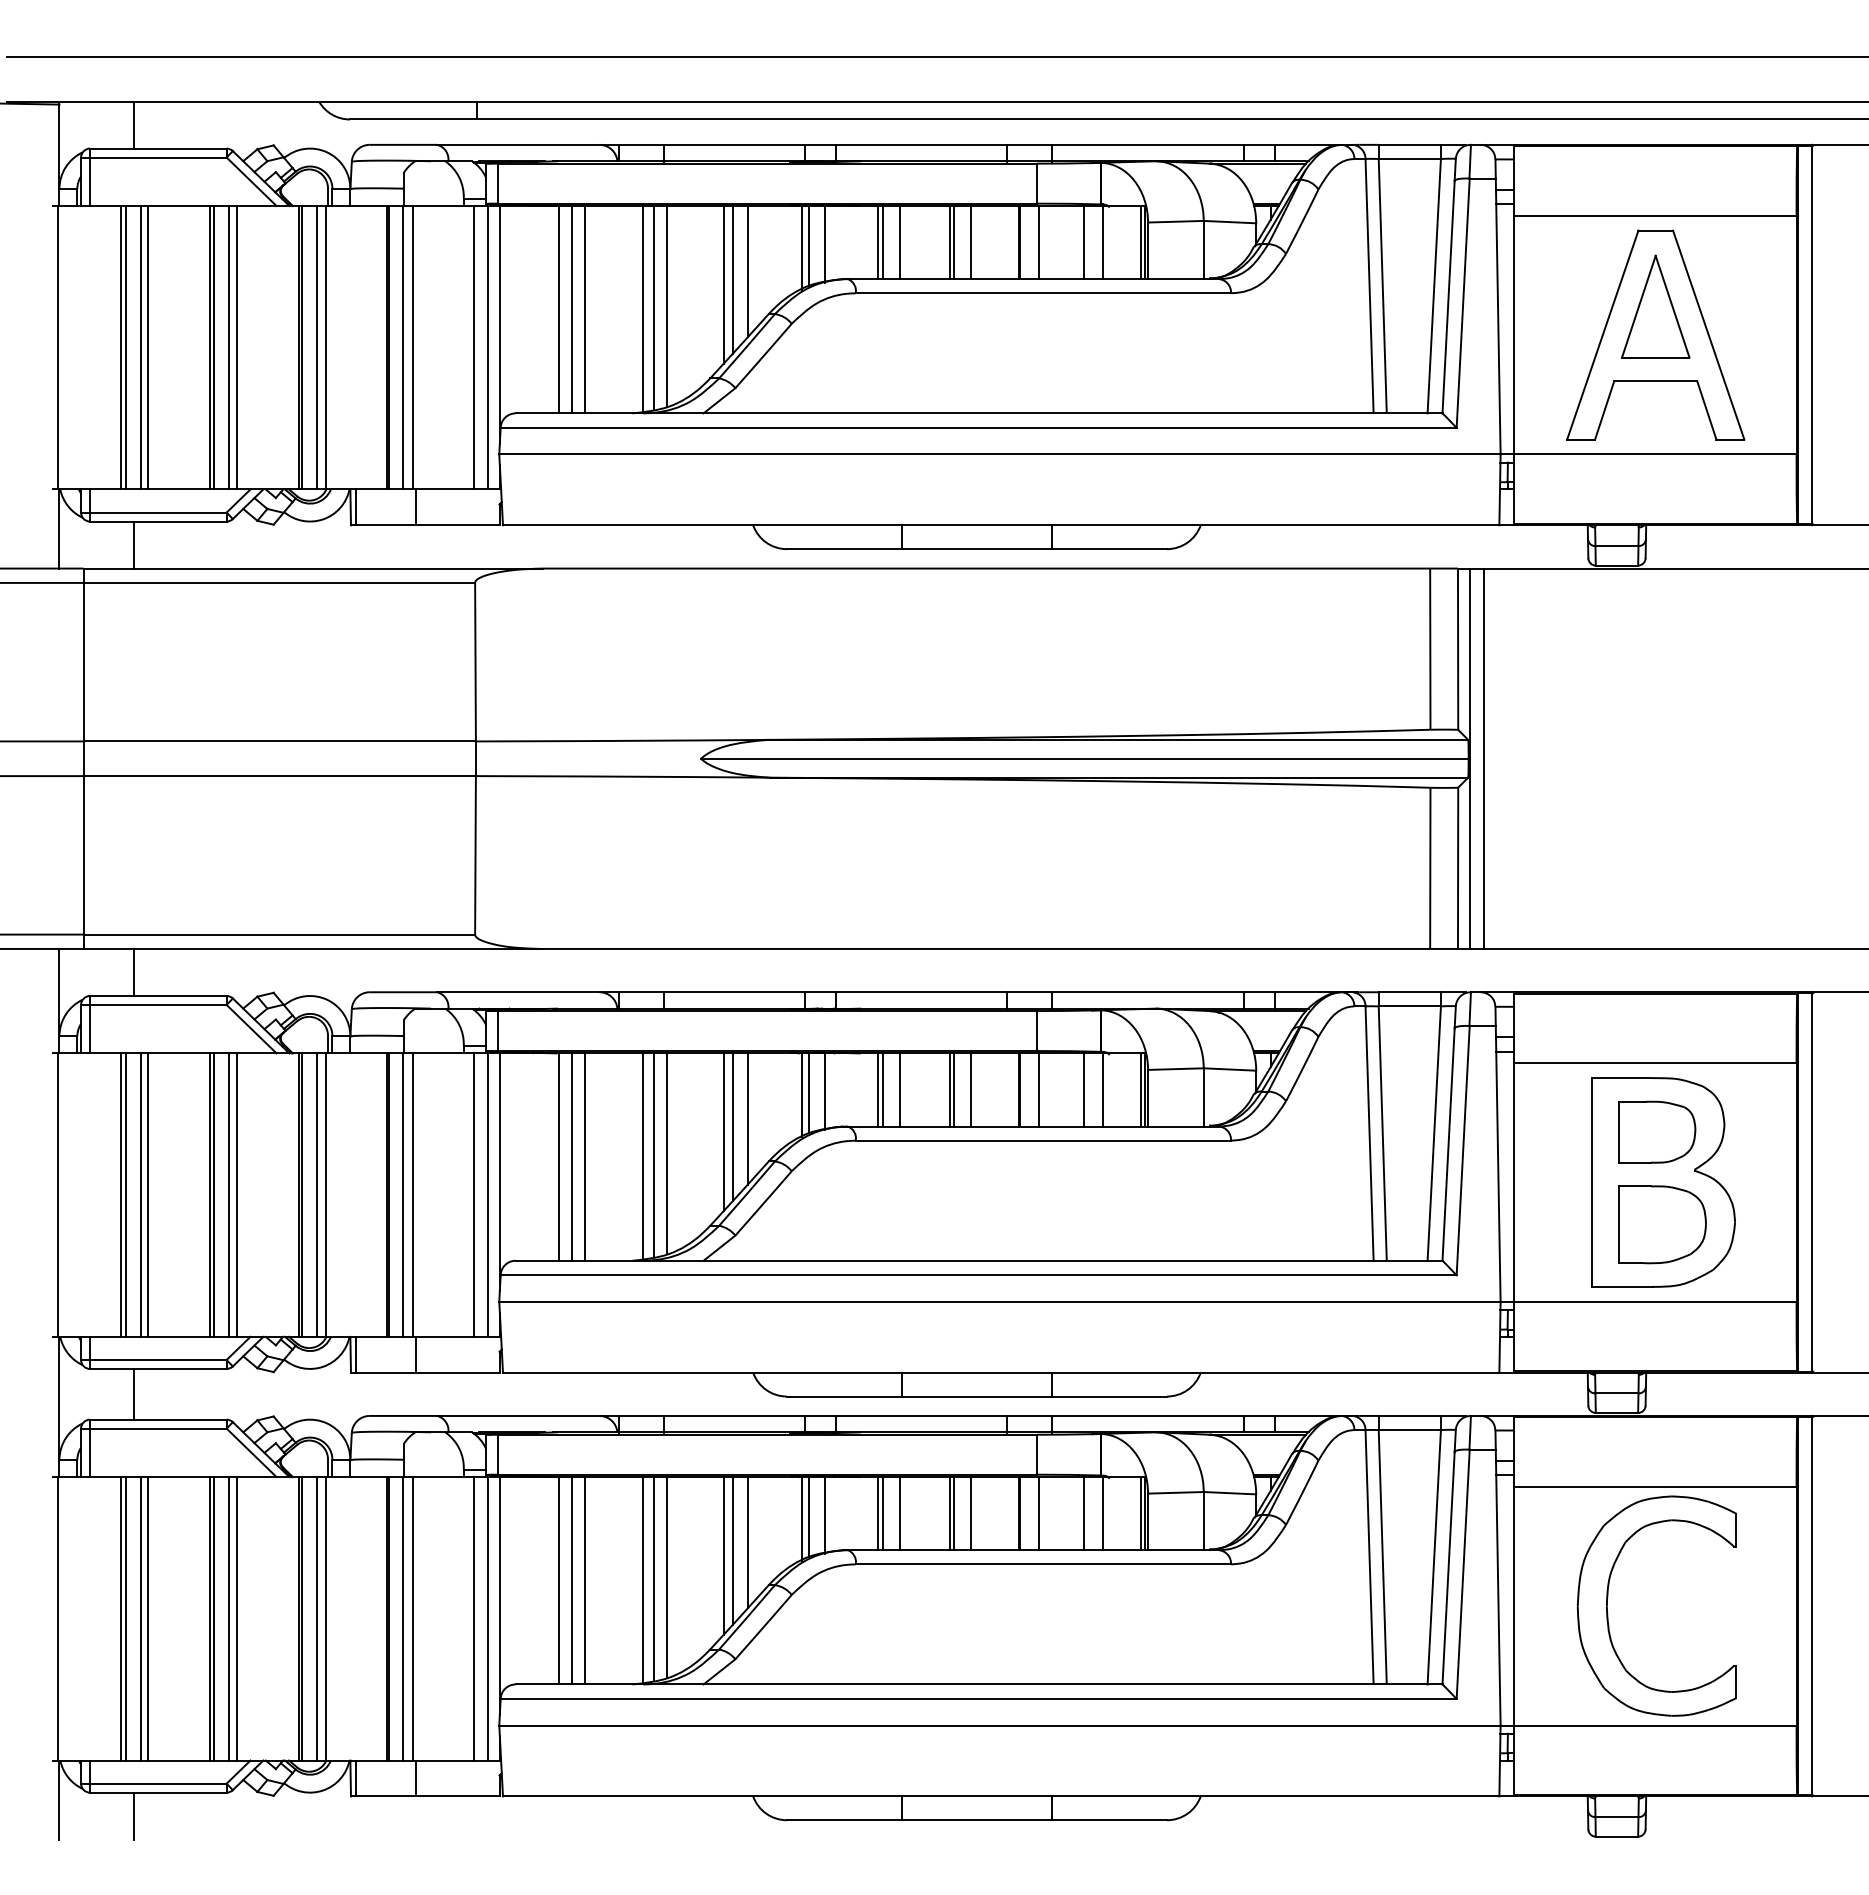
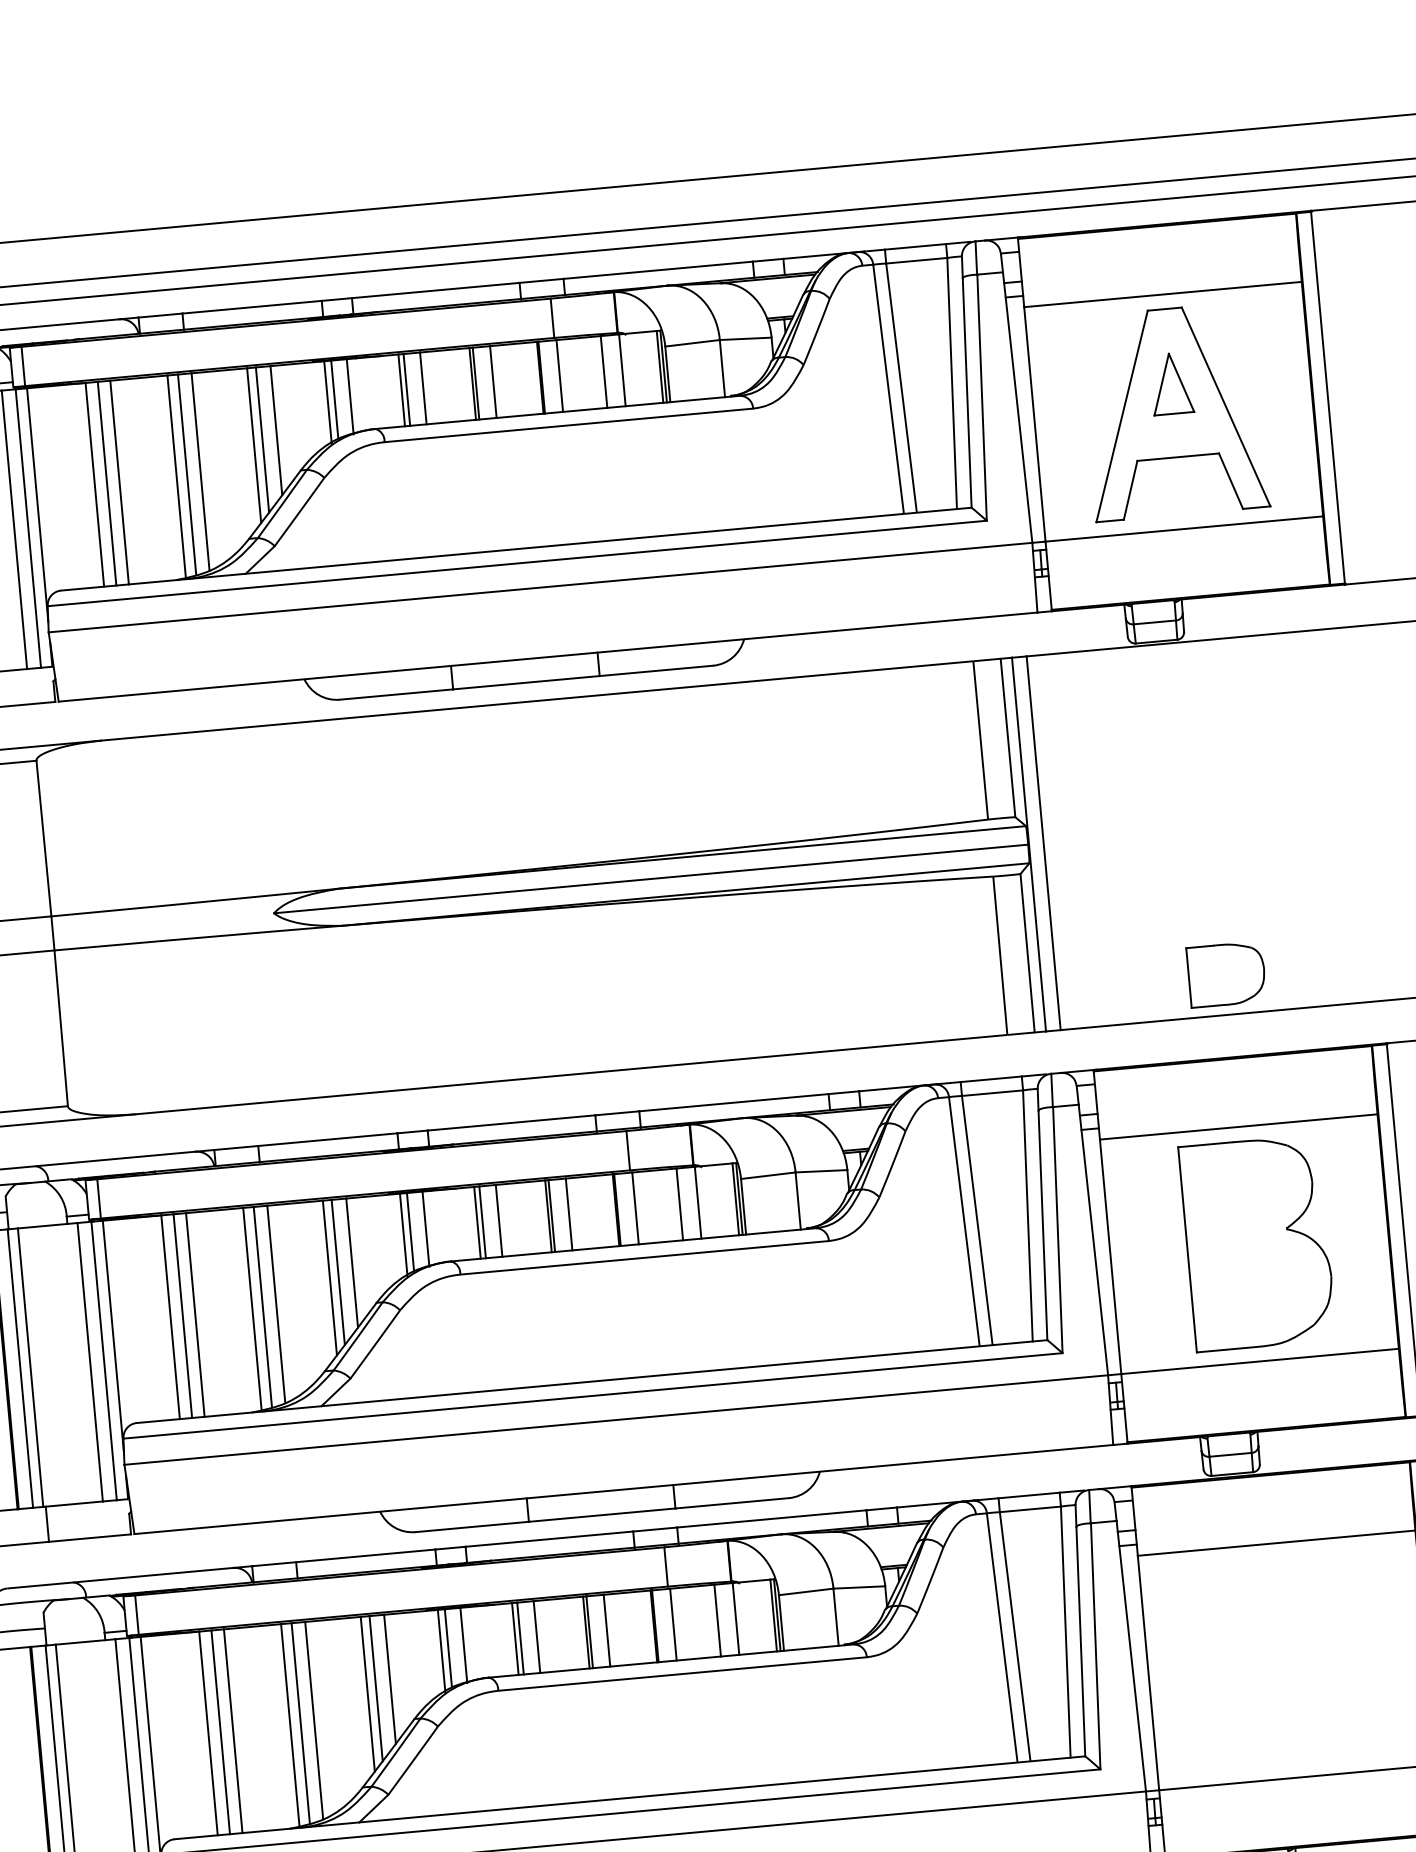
part: (1655, 306) -> (1171, 383), size x0.6
part: (1657, 1131) -> (1226, 973), moved
part: (1662, 1224) -> (1260, 1284), removed
part: (1608, 1597) -> (1240, 1656), removed

